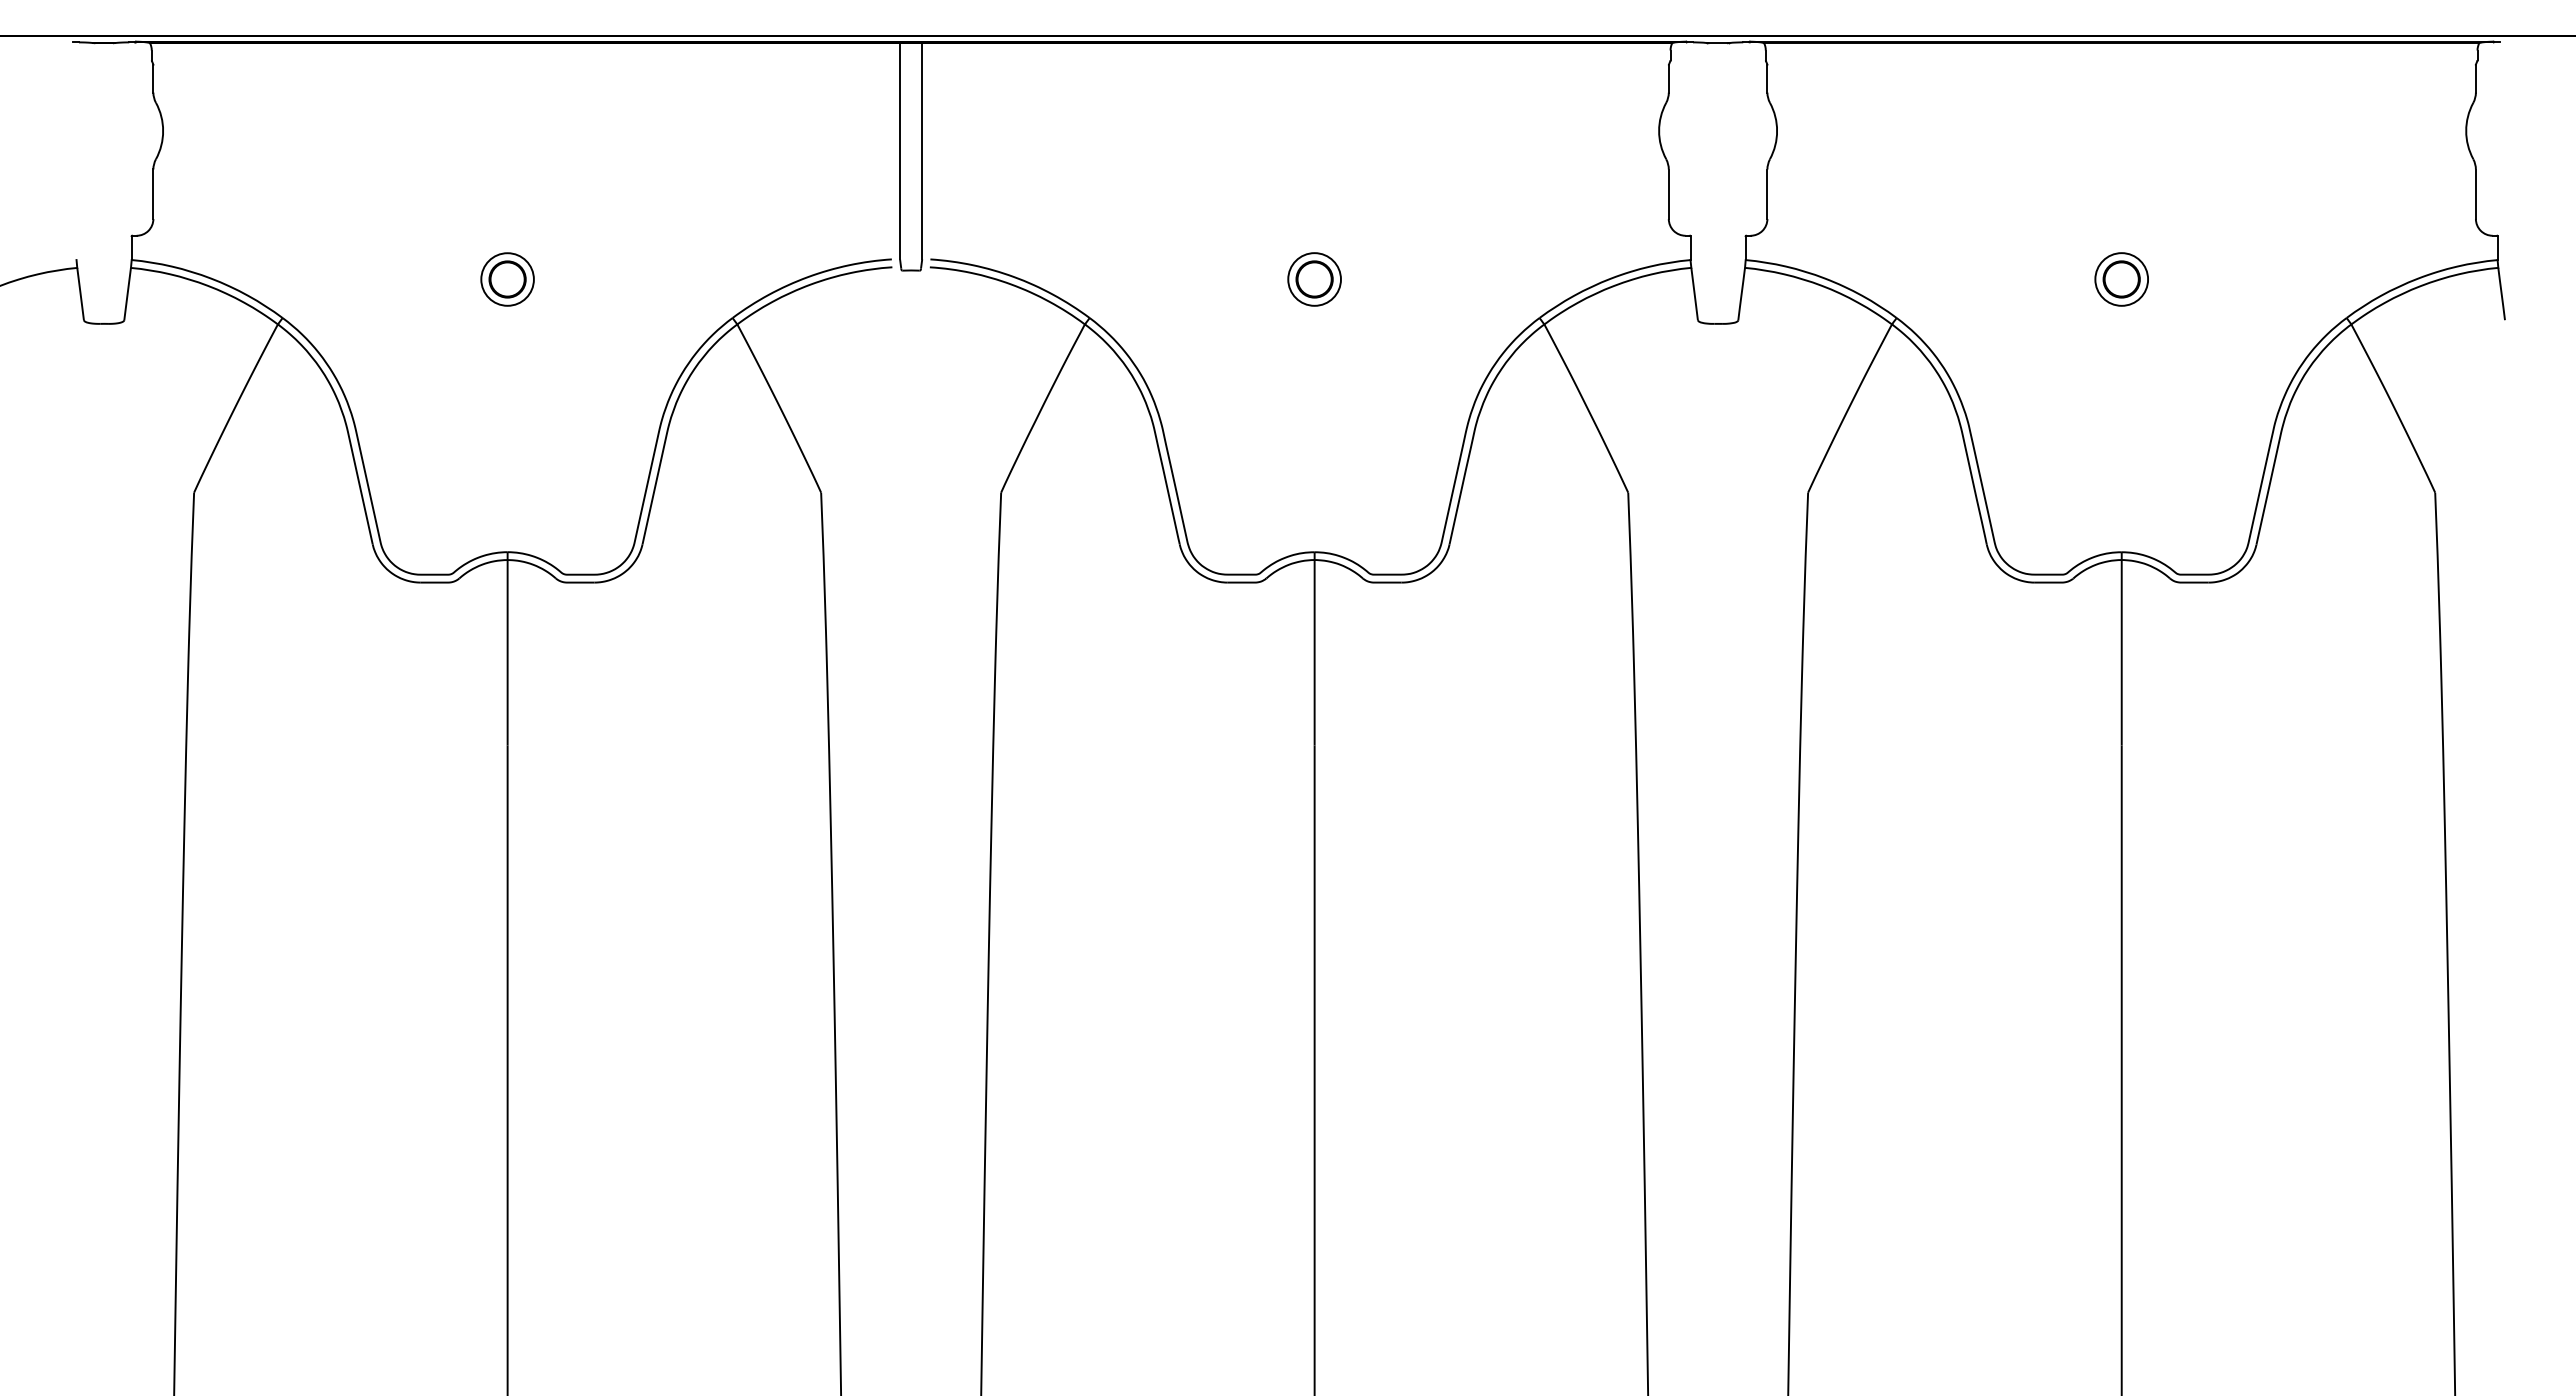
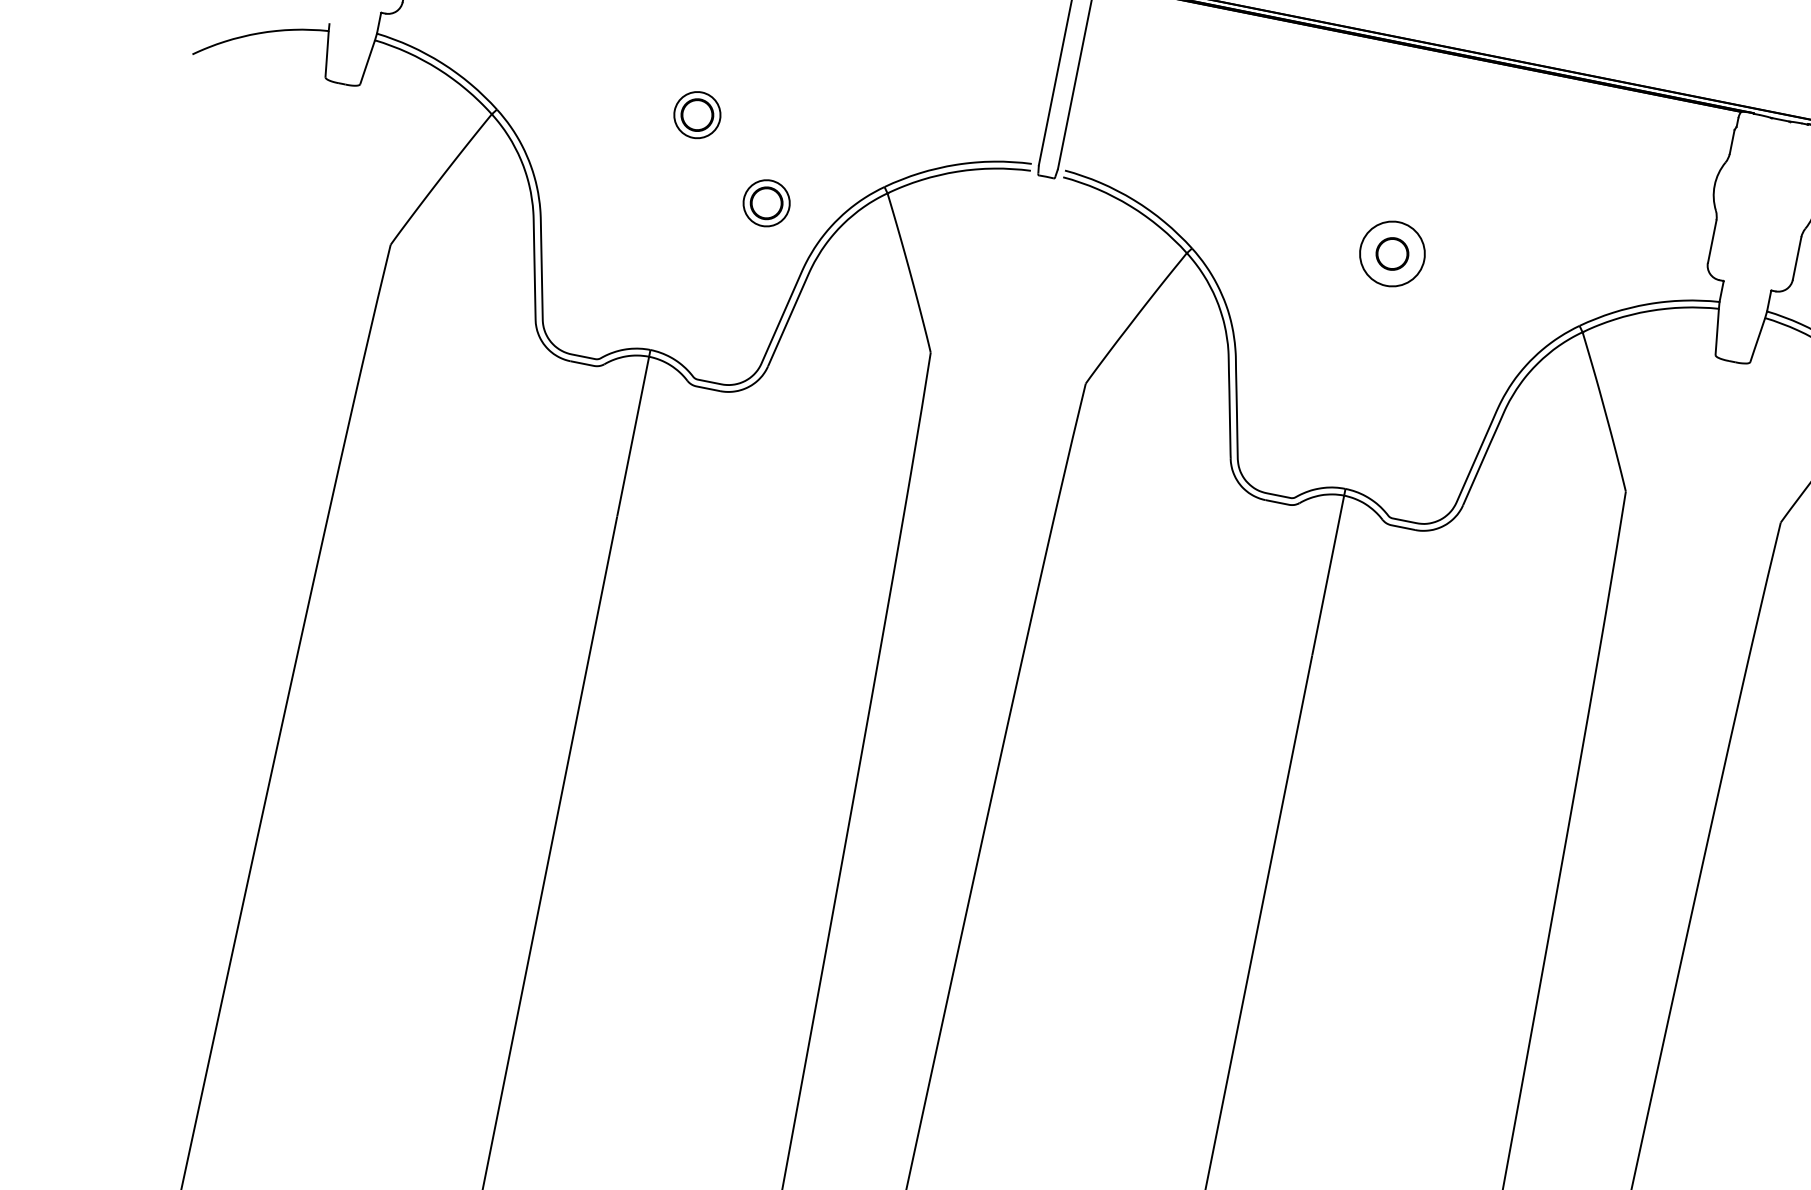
circle: (1314, 279) -> (1392, 253), size x1.4
part: (604, 362) -> (766, 203), added

